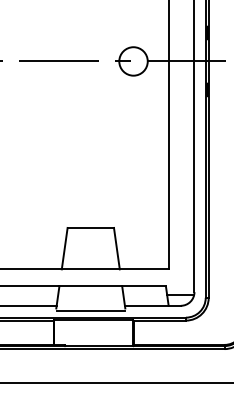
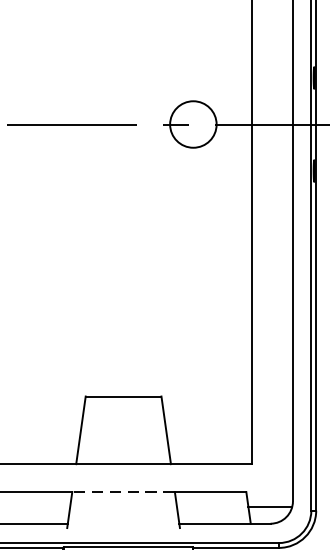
line: (90, 286) -> (123, 492), solid -> dashed
line: (90, 311) -> (123, 532), removed

